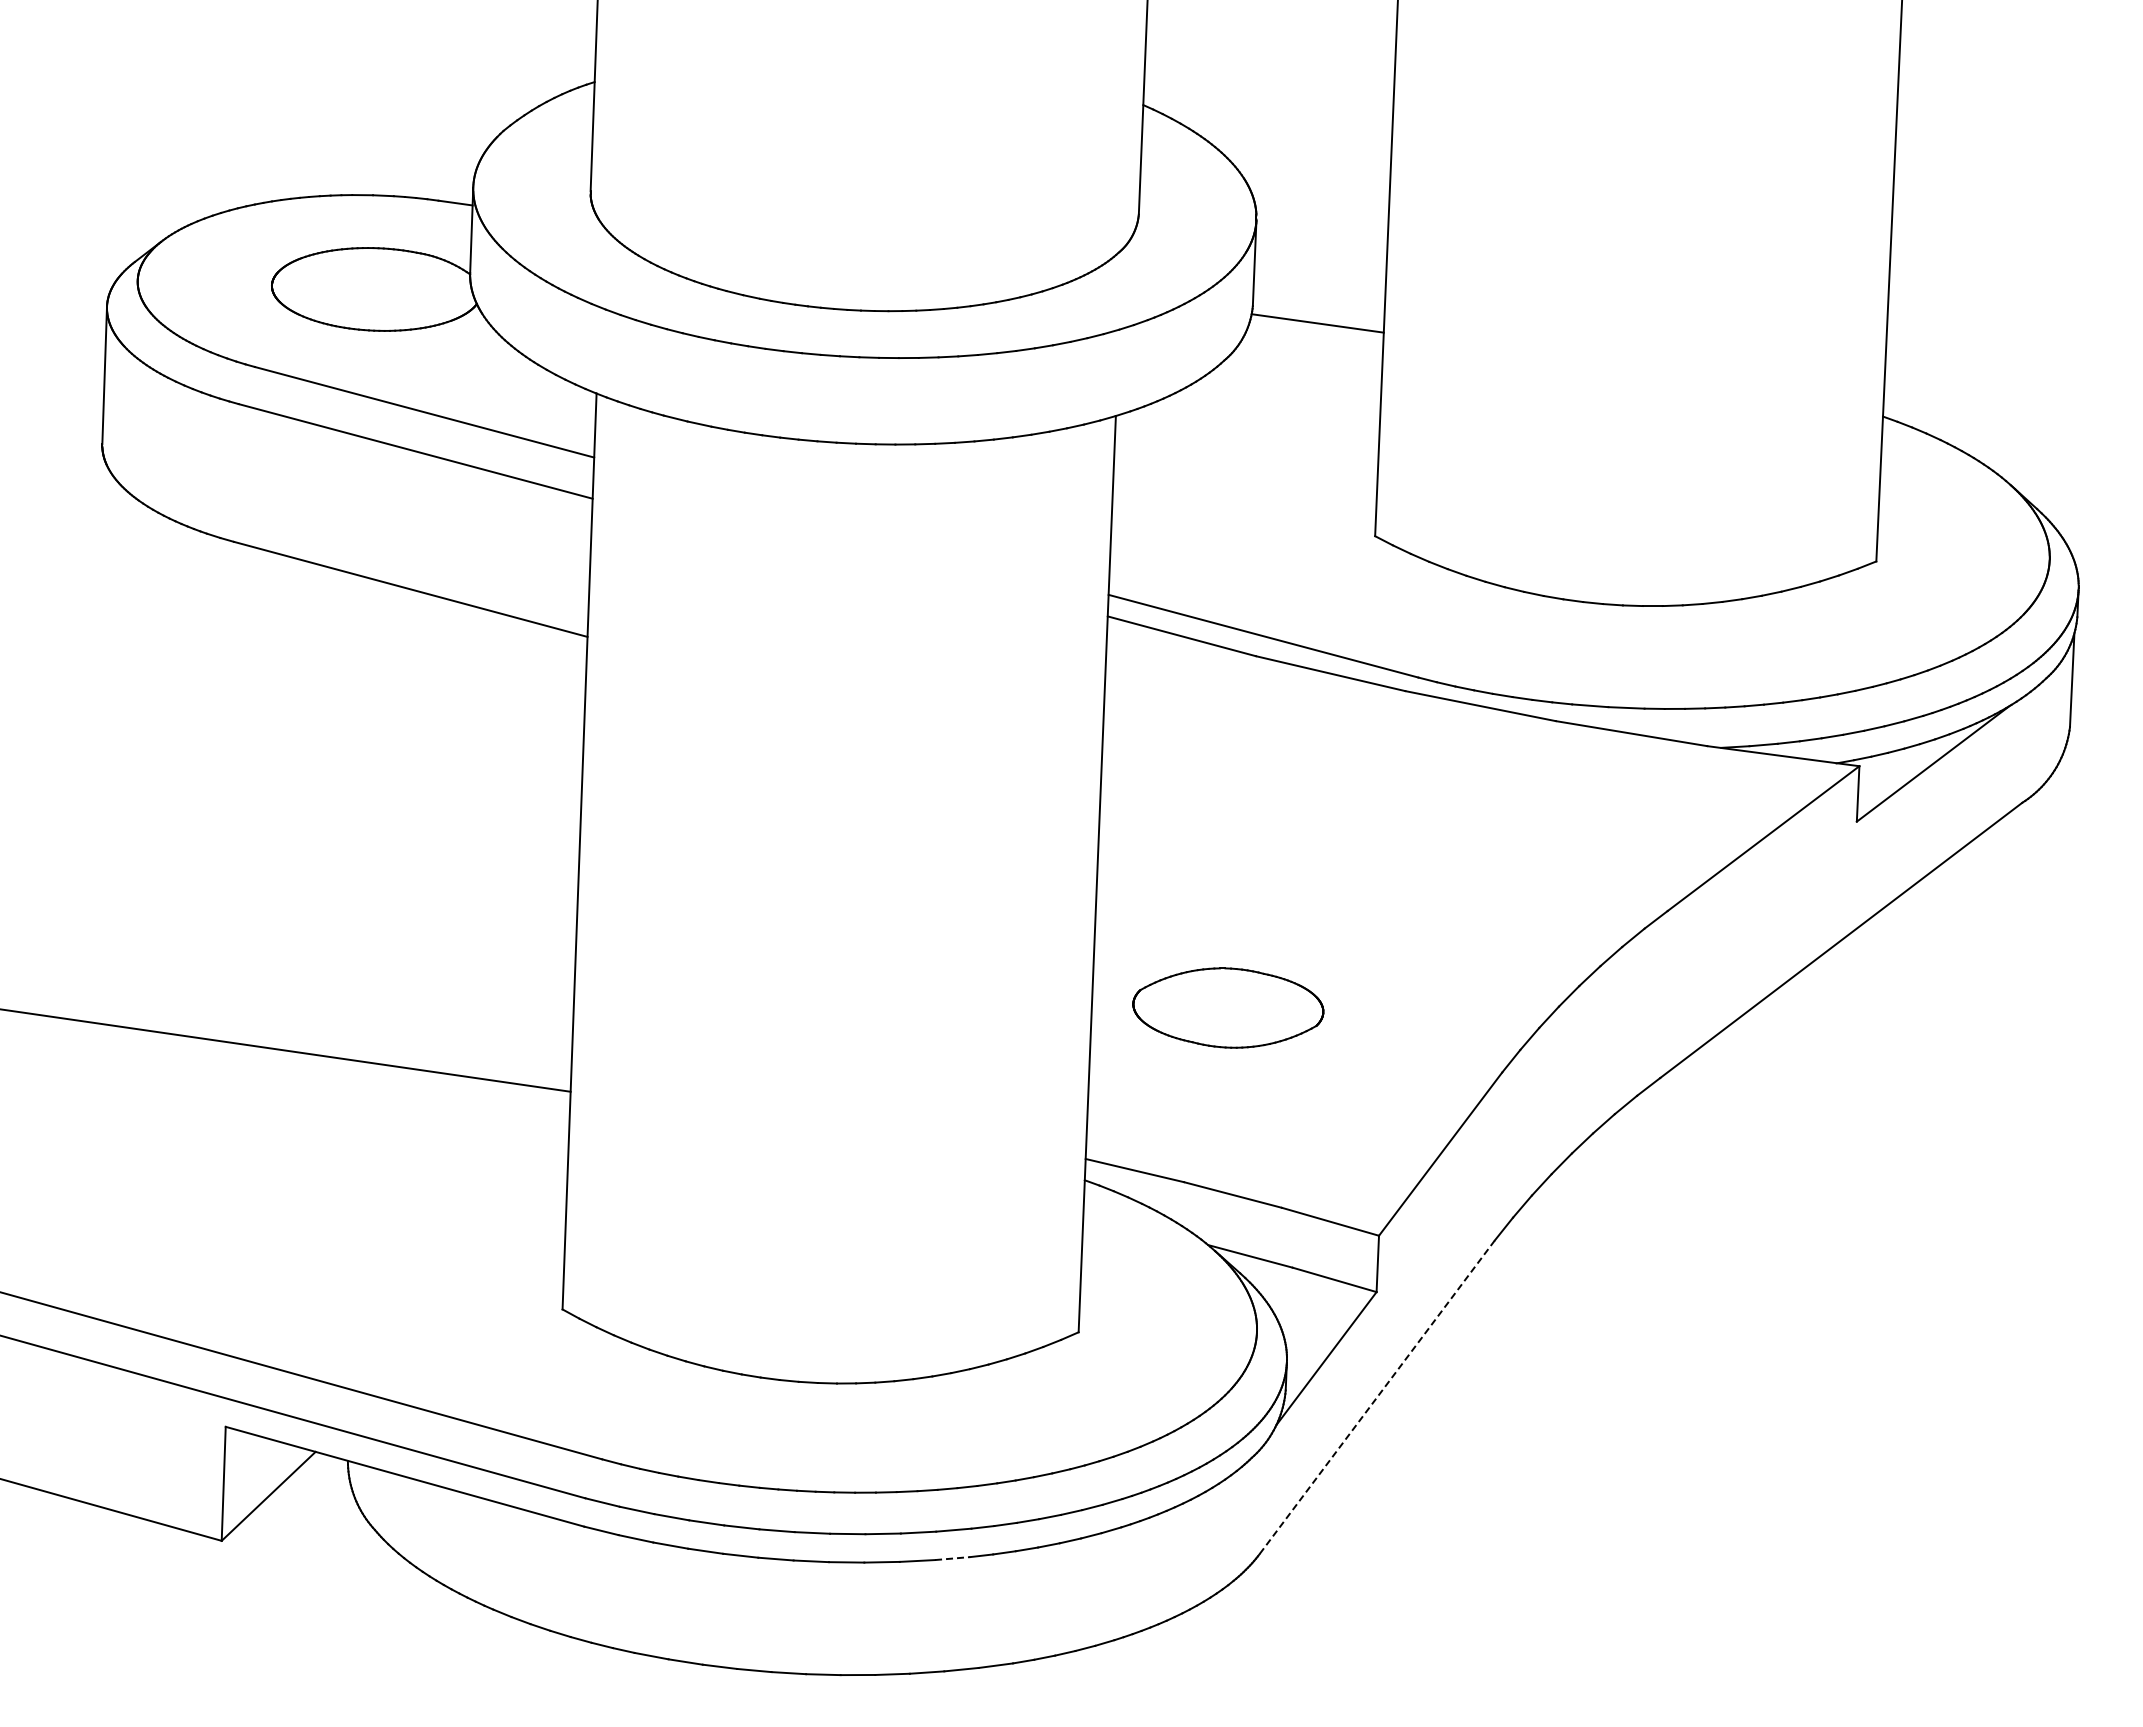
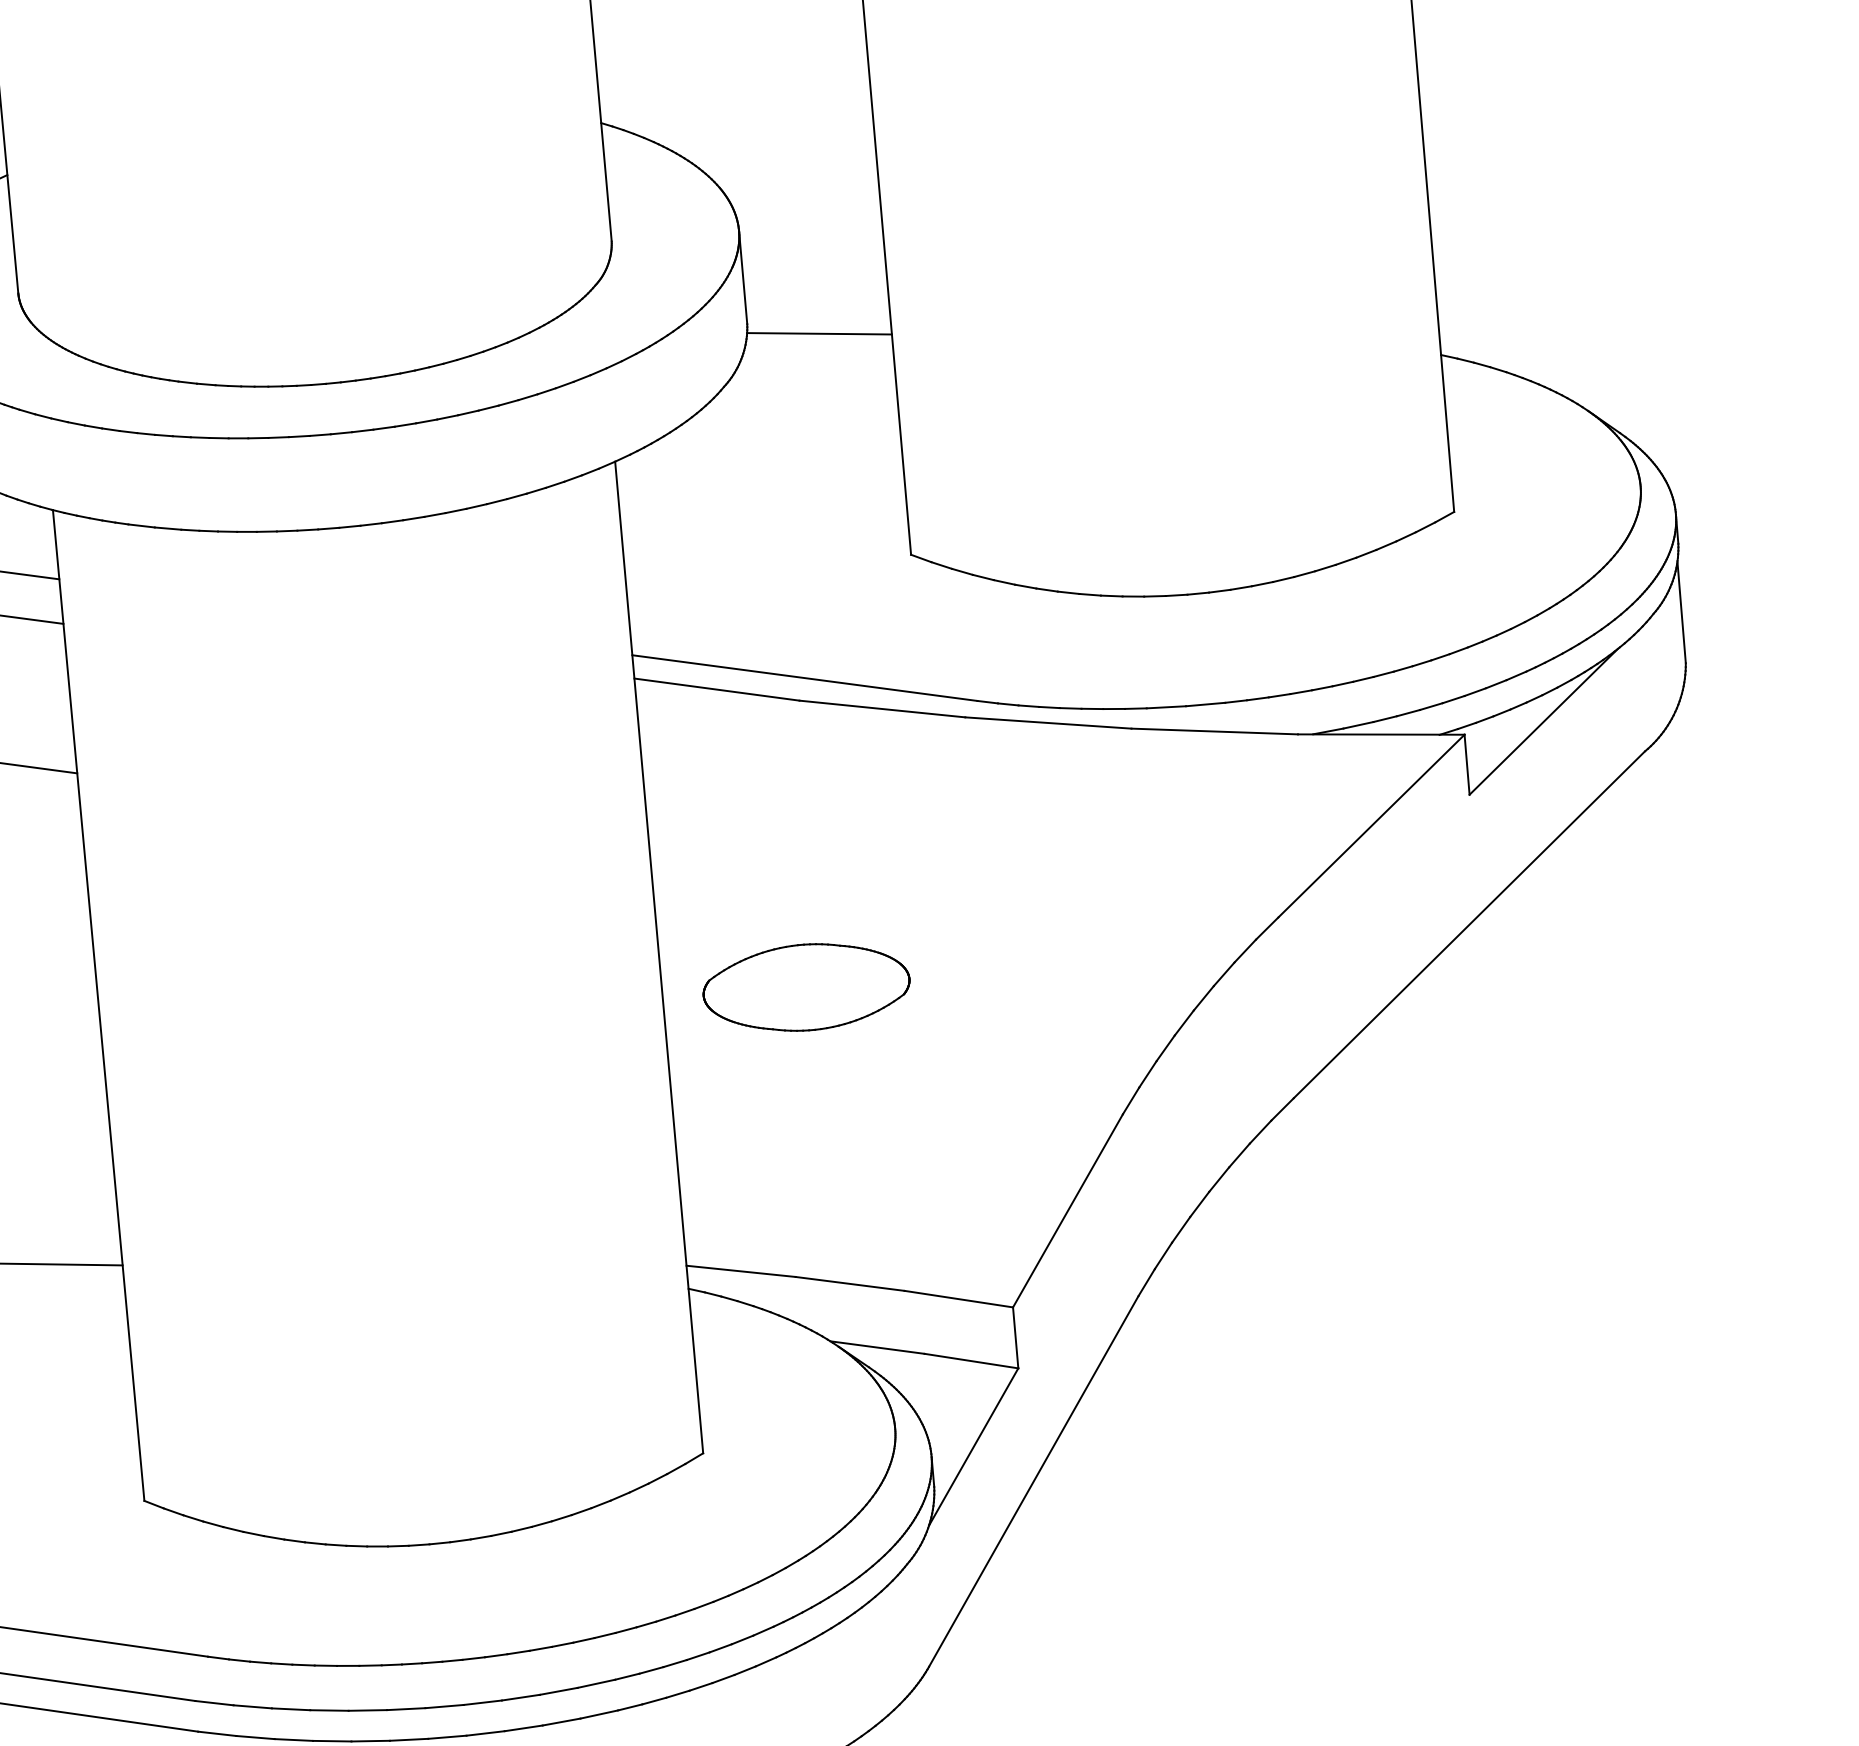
part: (1228, 1007) -> (806, 986), moved
line: (1376, 1397) -> (1032, 1481), dashed -> solid
line: (952, 1558) -> (599, 1714), dashed -> solid

